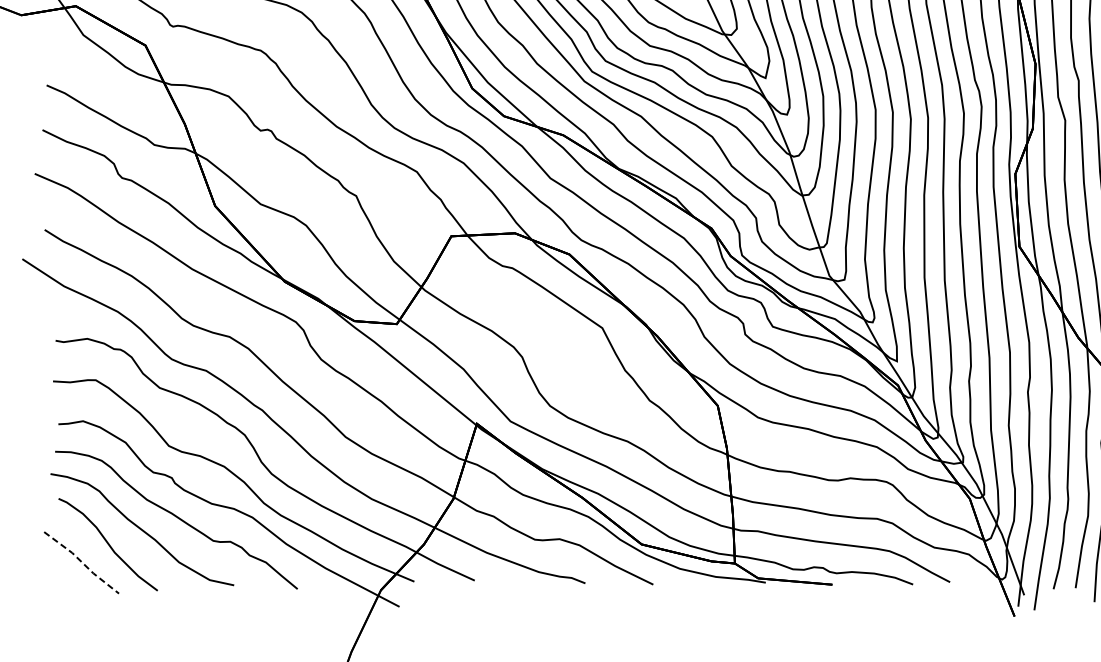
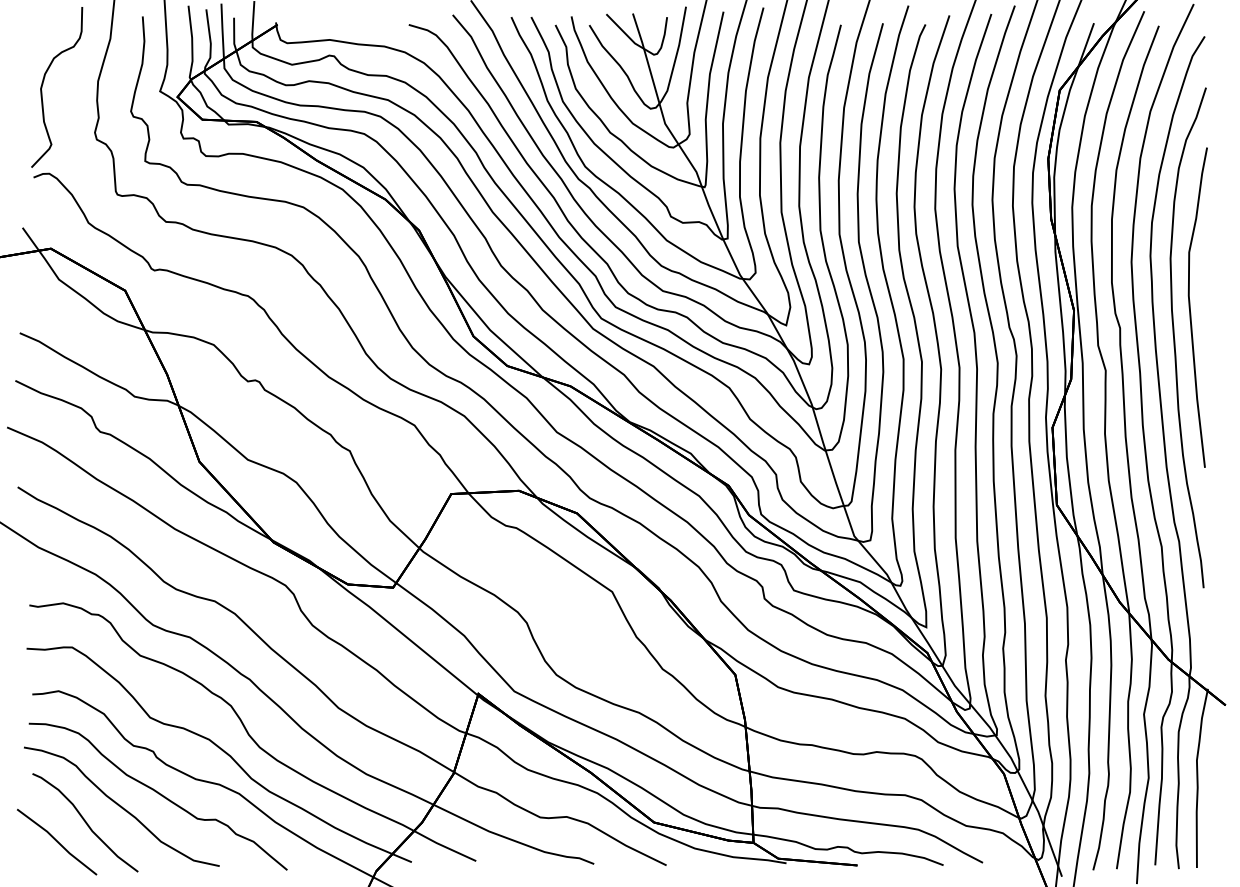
line: (82, 562) -> (57, 841), dashed -> solid

